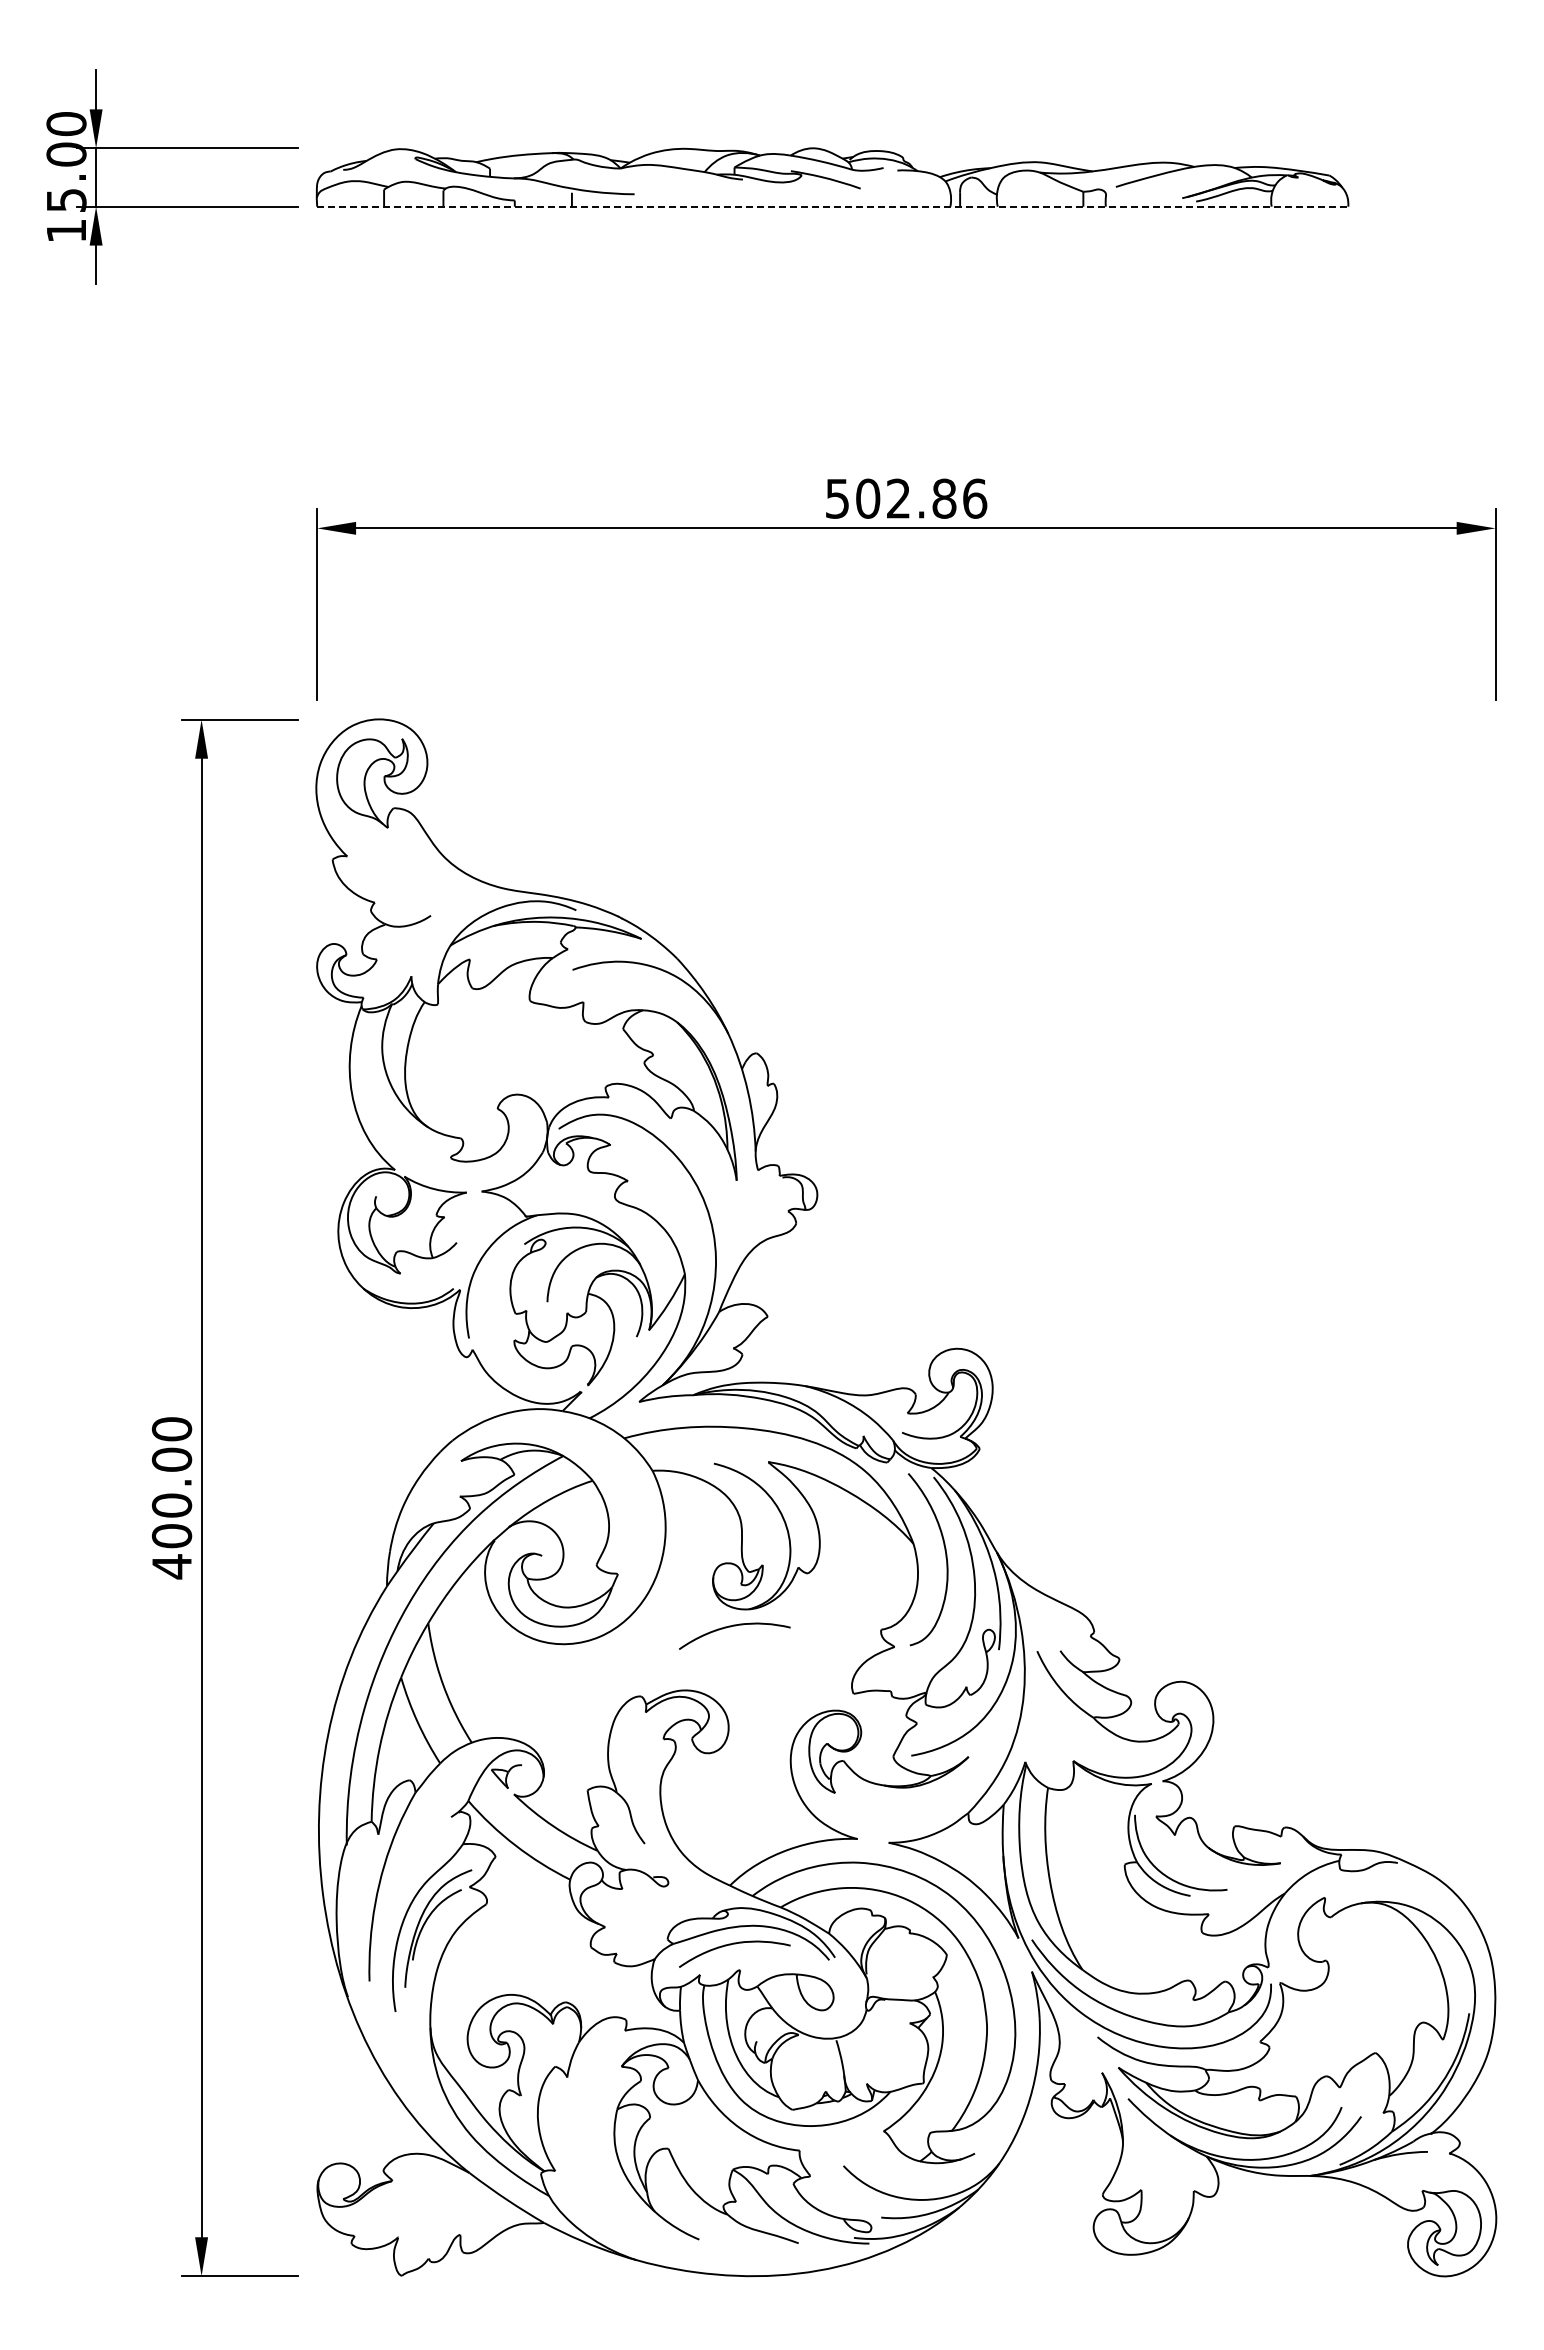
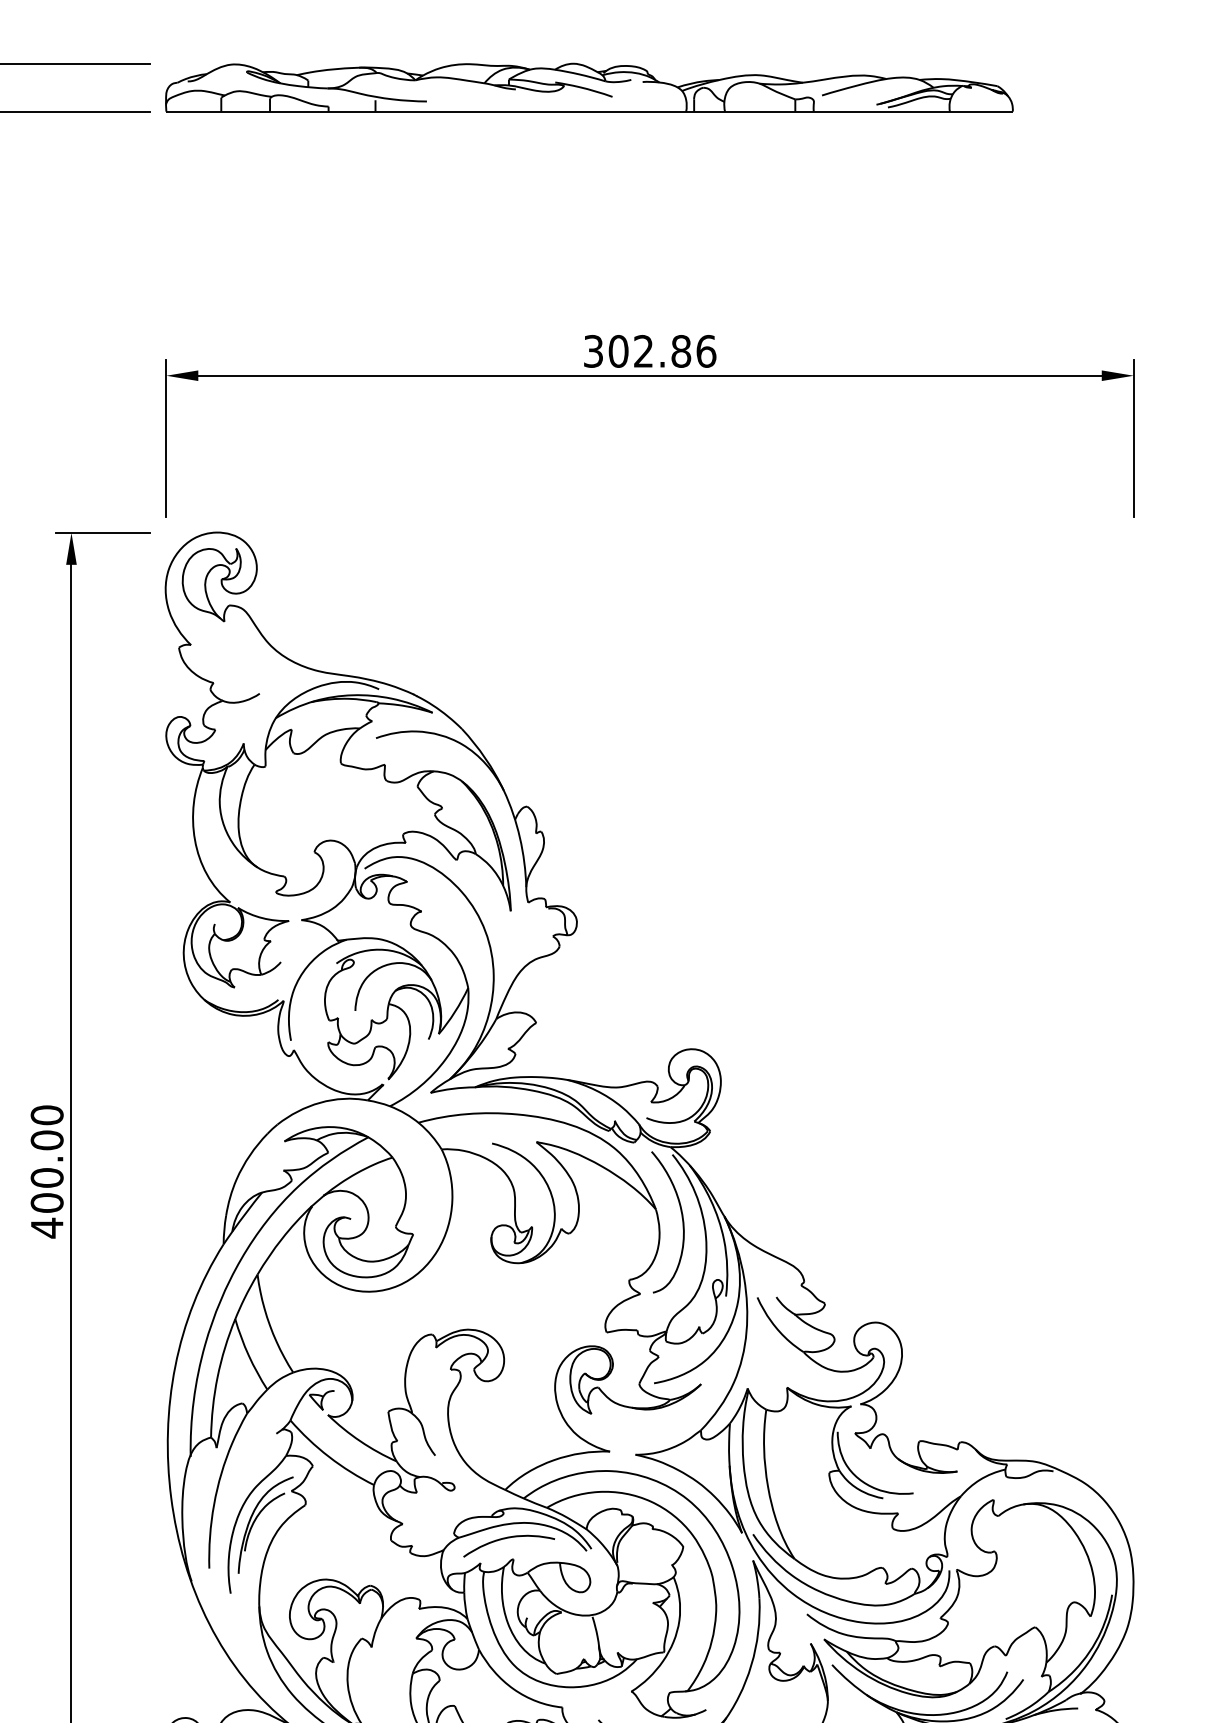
line: (832, 206) -> (589, 111), dashed -> solid
text: (837, 498) -> (593, 351), 502.86 -> 302.86
curve: (731, 1627) -> (506, 1278), removed

